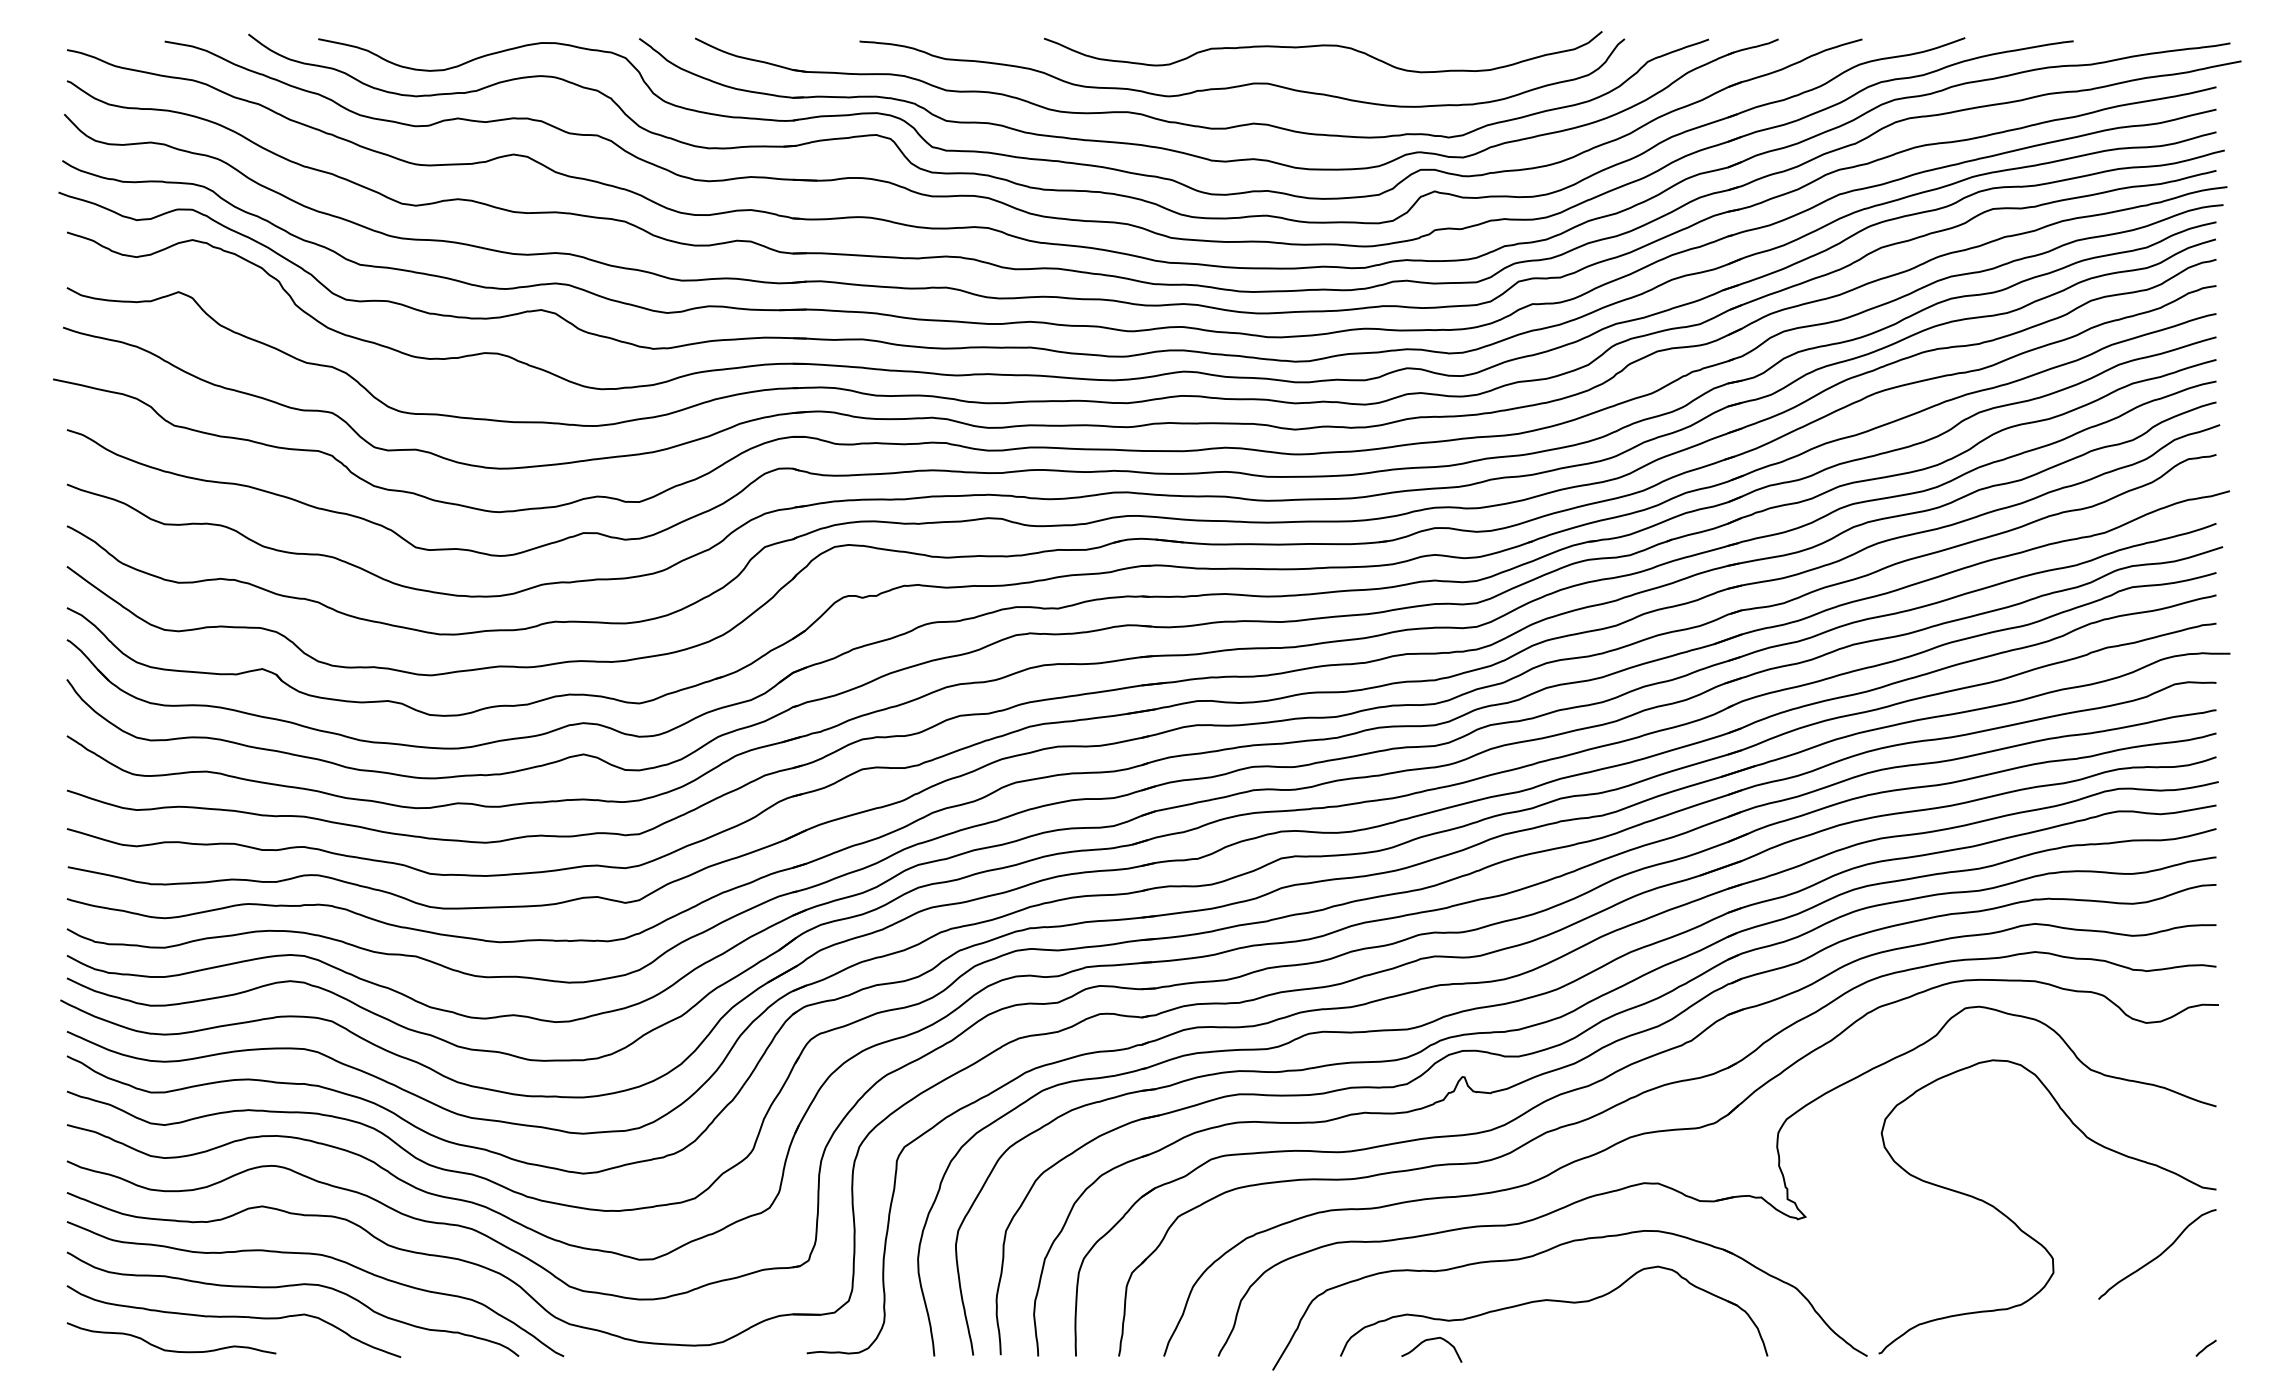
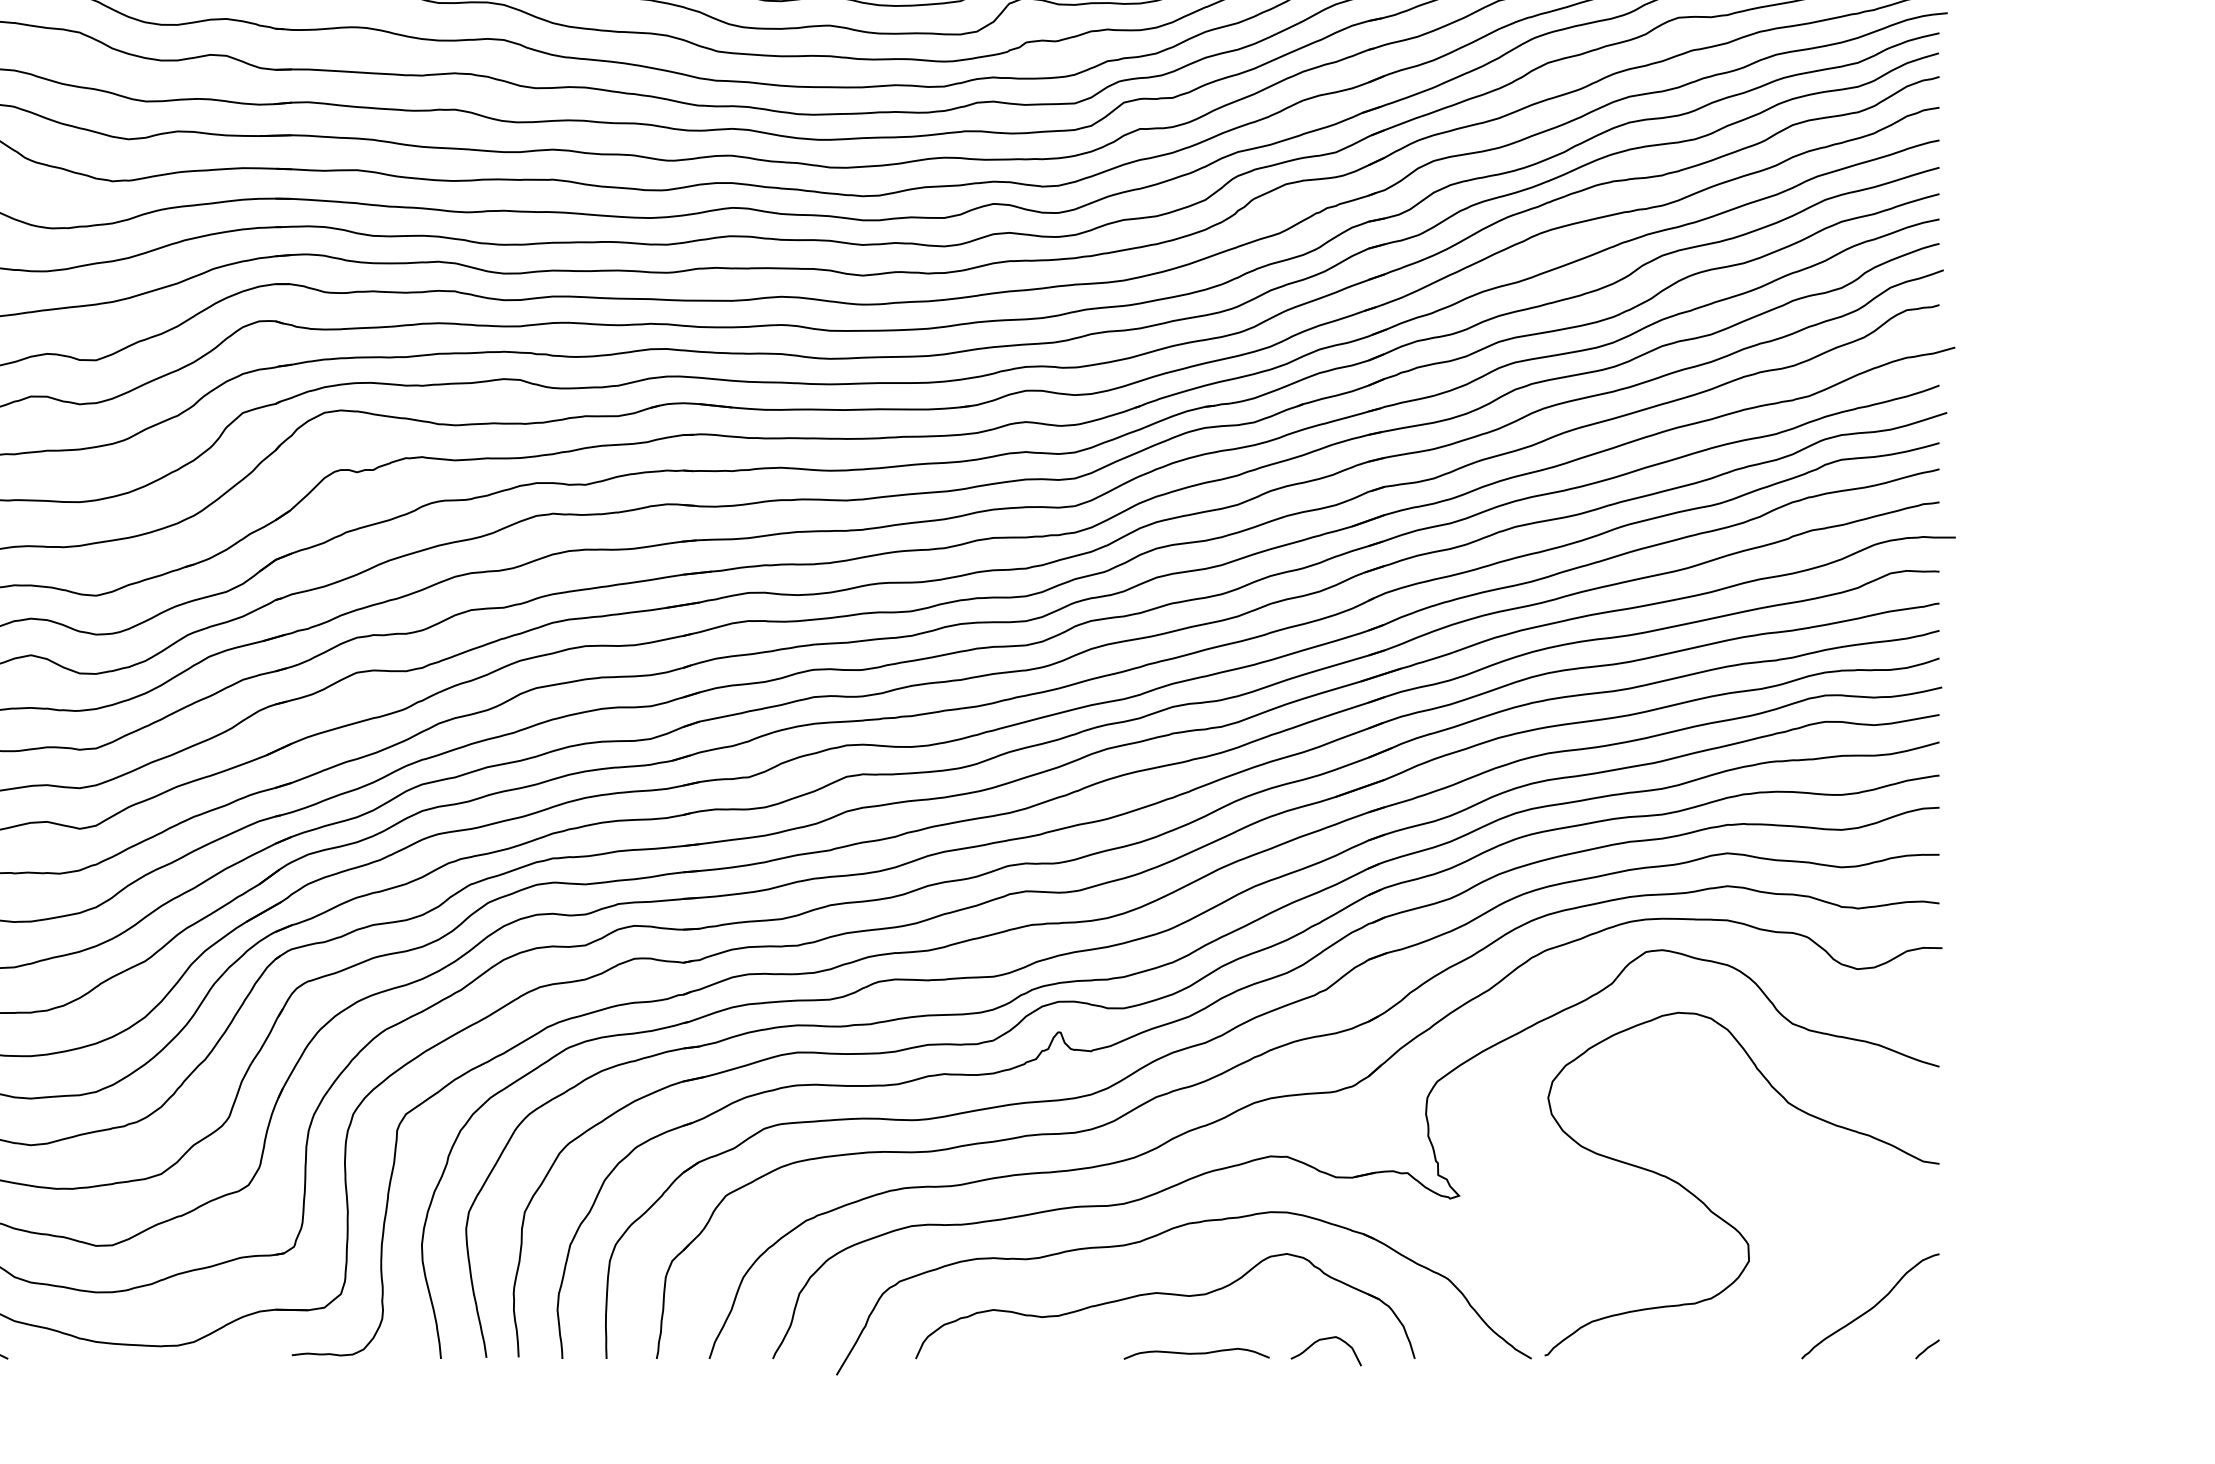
curve: (2157, 1255) -> (1870, 1307), moved
curve: (1431, 1340) -> (1325, 1340), moved
curve: (1580, 1351) -> (1196, 1353), added

